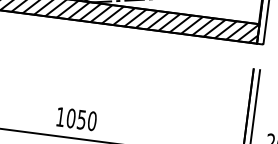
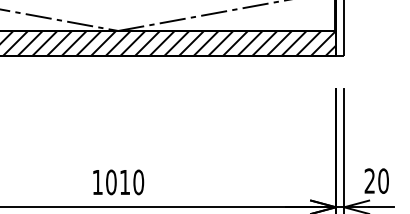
text: (81, 119) -> (124, 182), 1050 -> 1010

